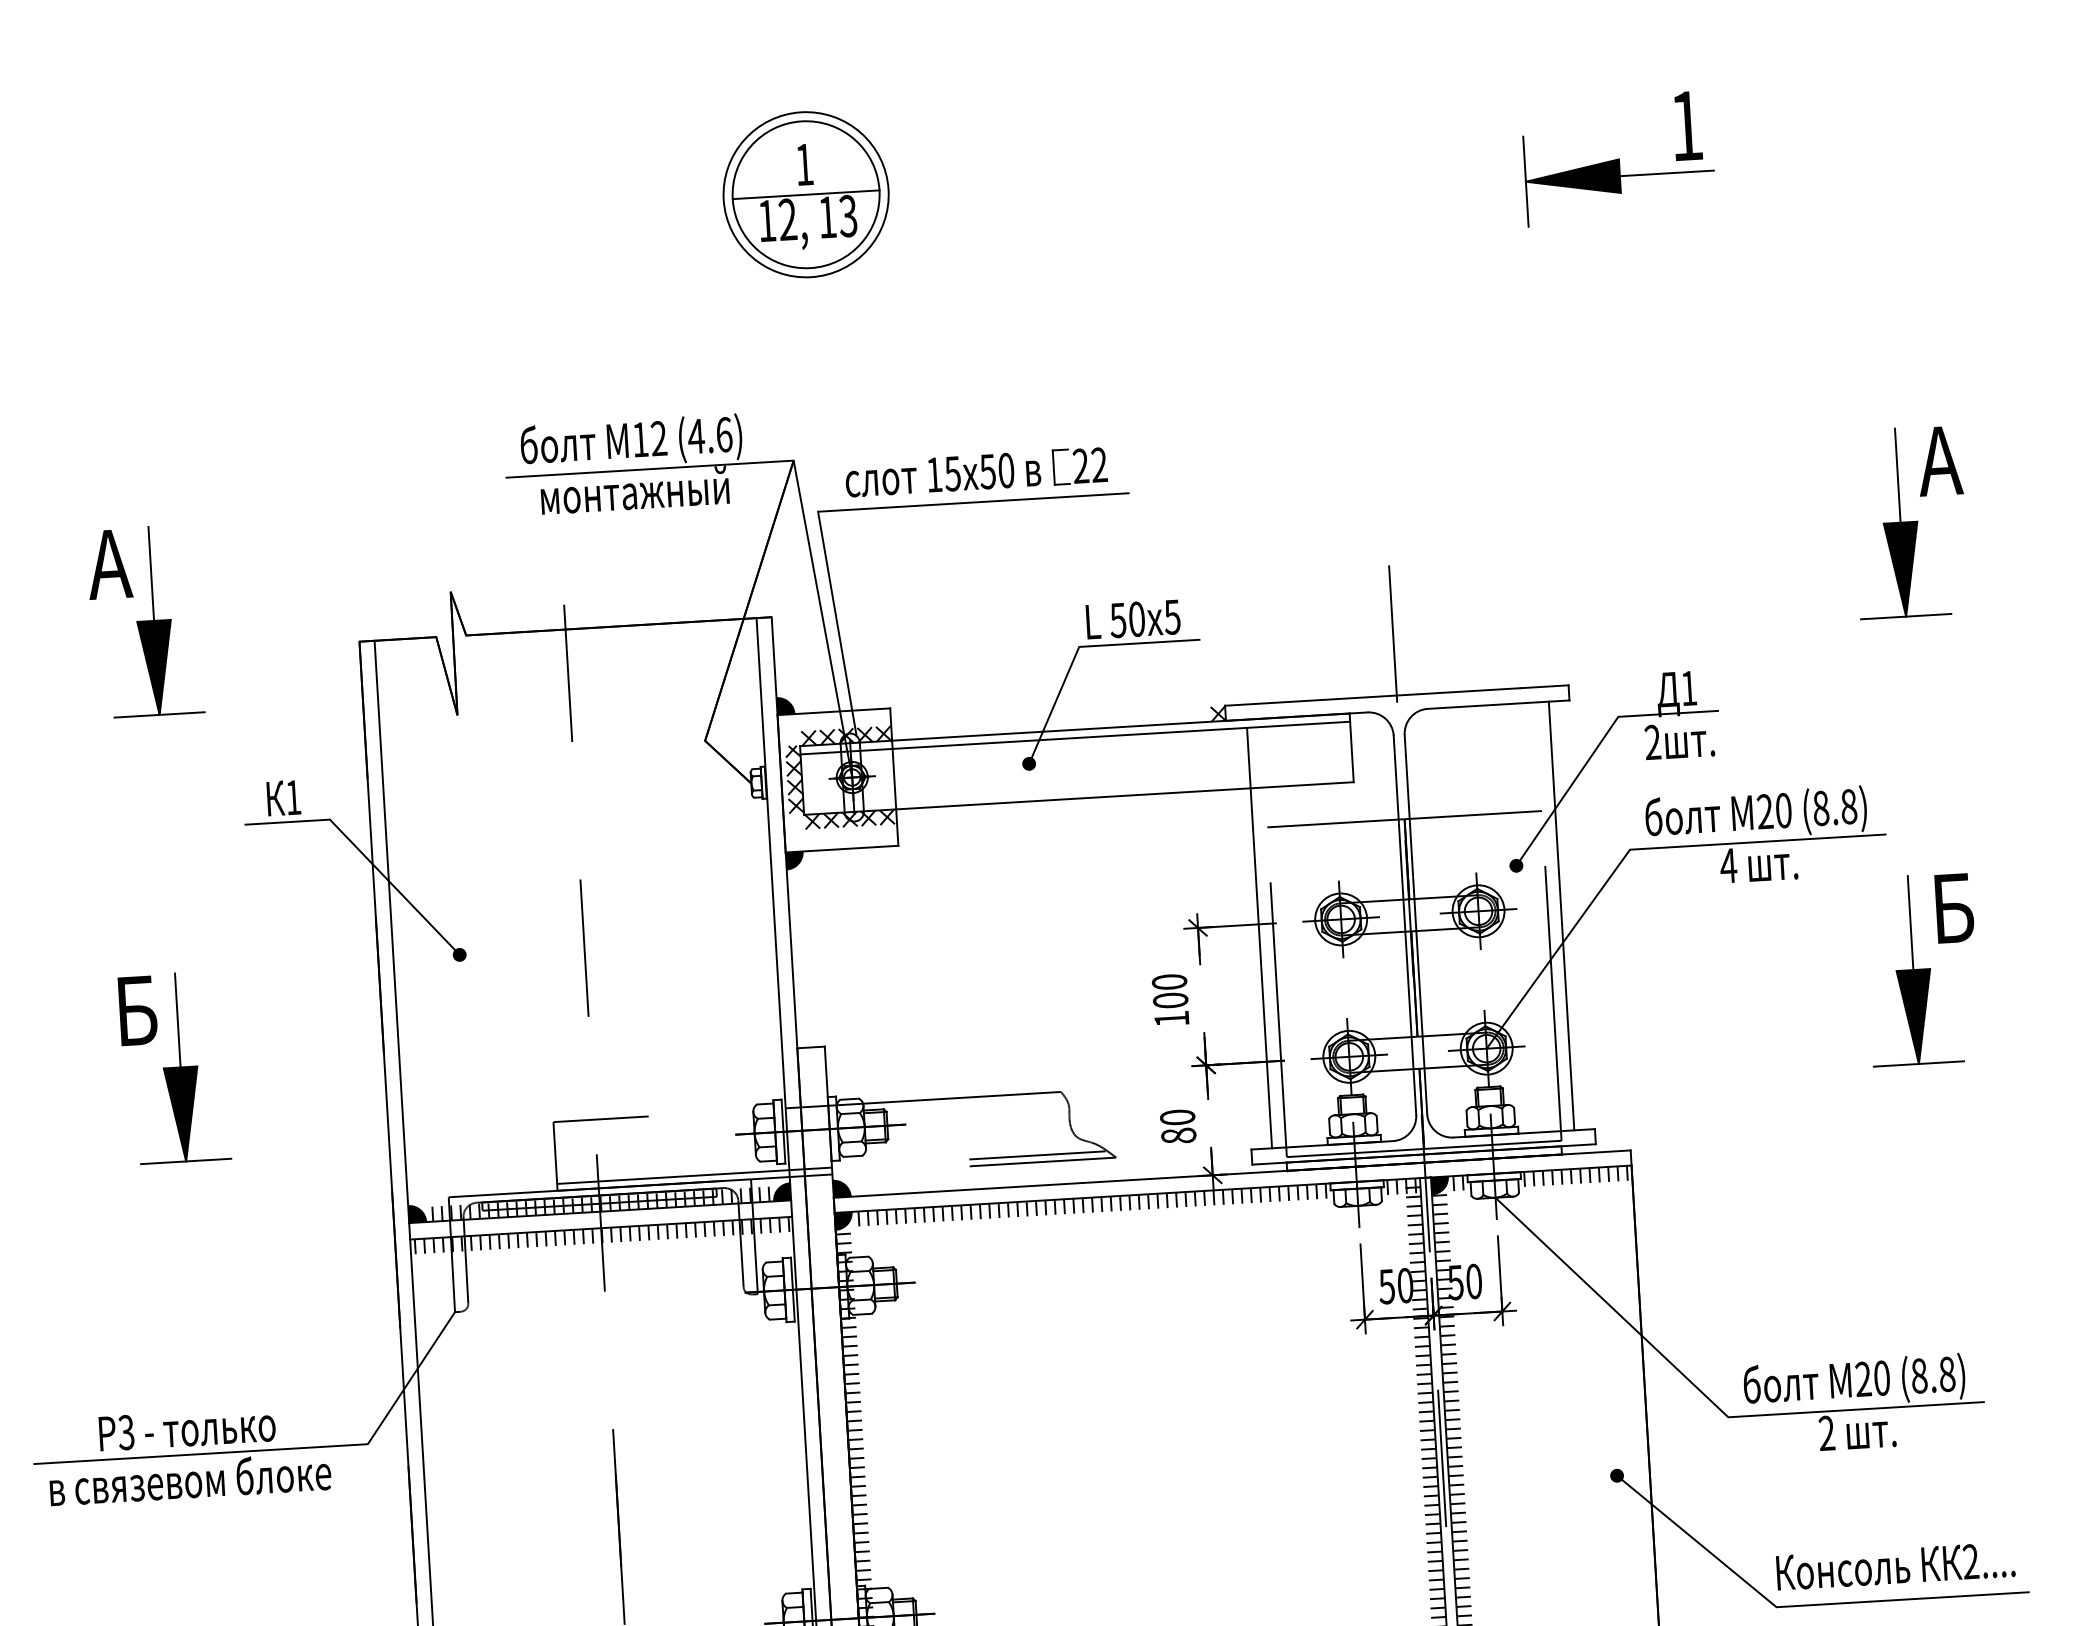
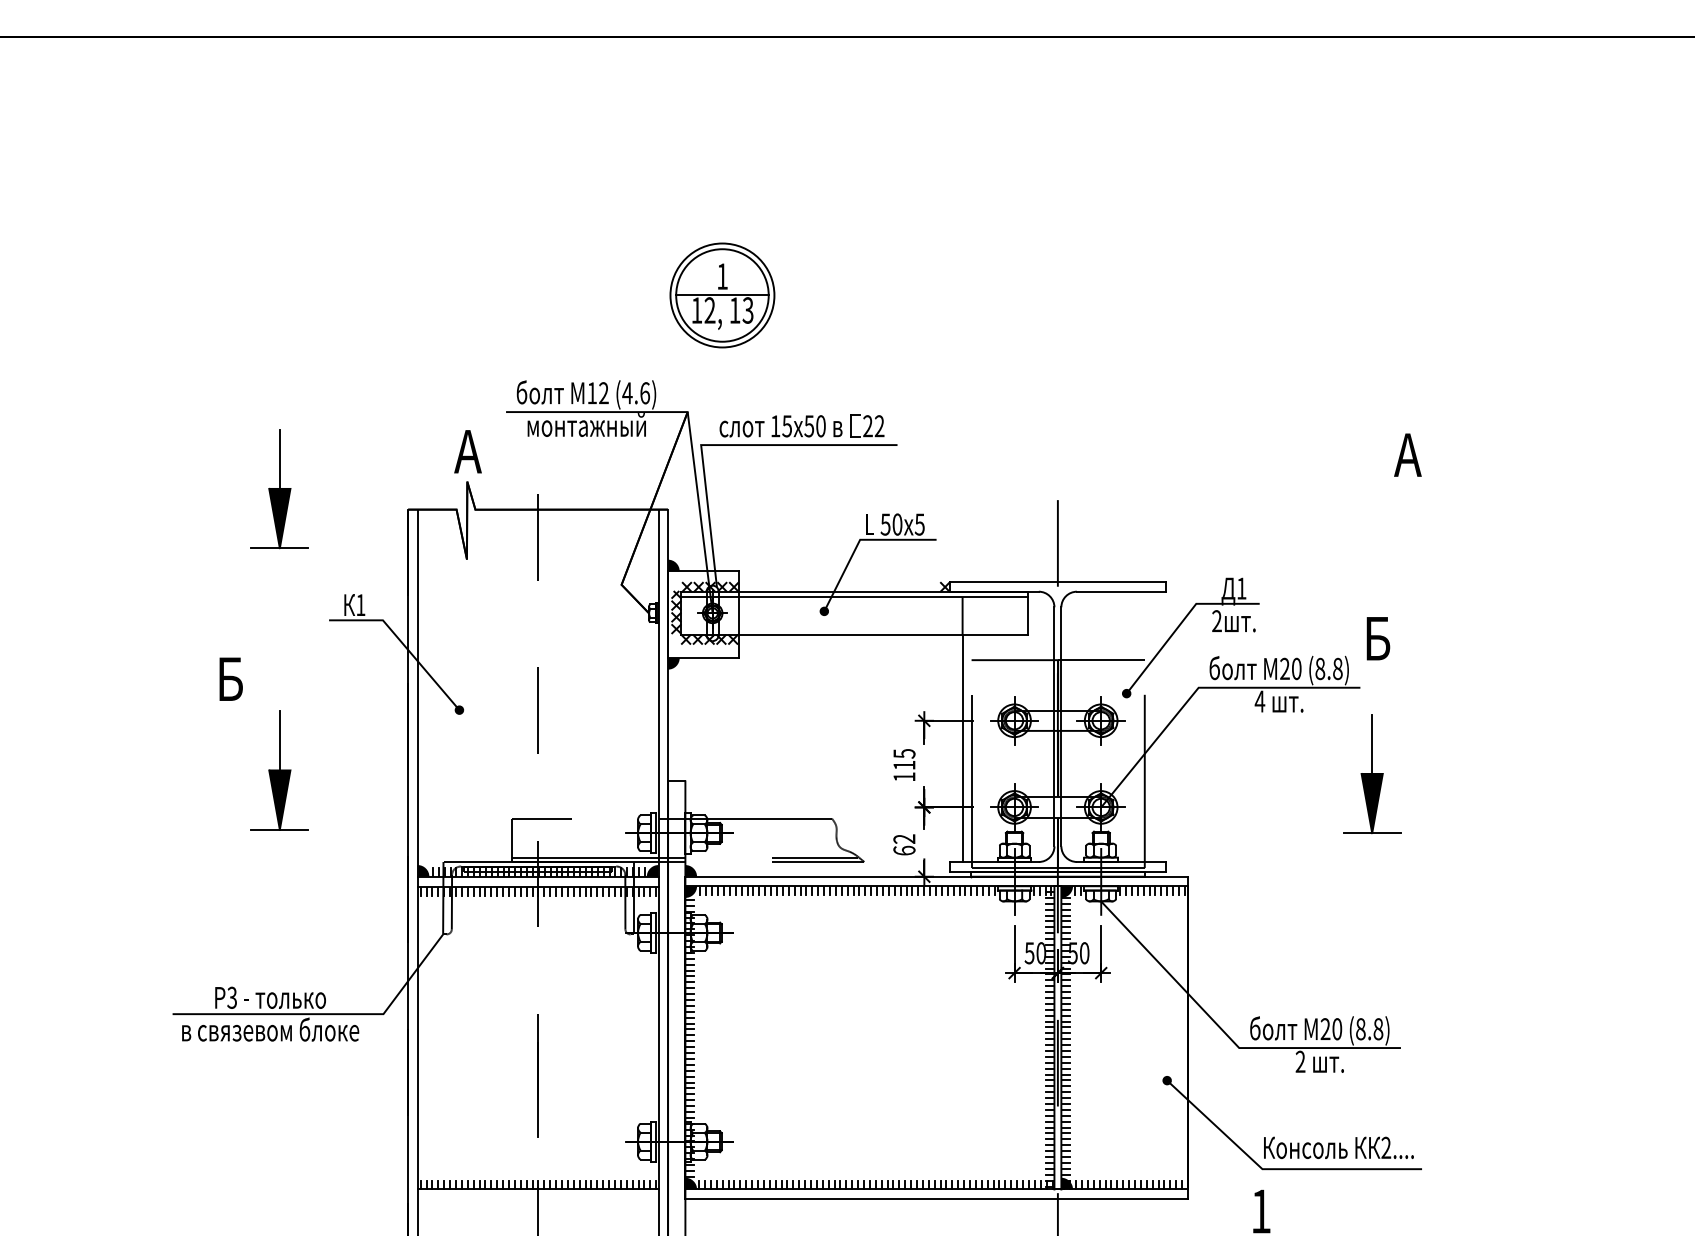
part: (1618, 159) -> (1217, 253), removed
part: (806, 194) -> (722, 295), moved
part: (1900, 522) -> (1380, 492), removed
text: (108, 564) -> (467, 451), moved
text: (1954, 908) -> (1378, 638), moved
line: (1562, 915) -> (1153, 726), removed
text: (1170, 991) -> (904, 759), 100 -> 115
text: (136, 1009) -> (230, 678), moved
text: (1178, 1126) -> (904, 844), 80 -> 62

